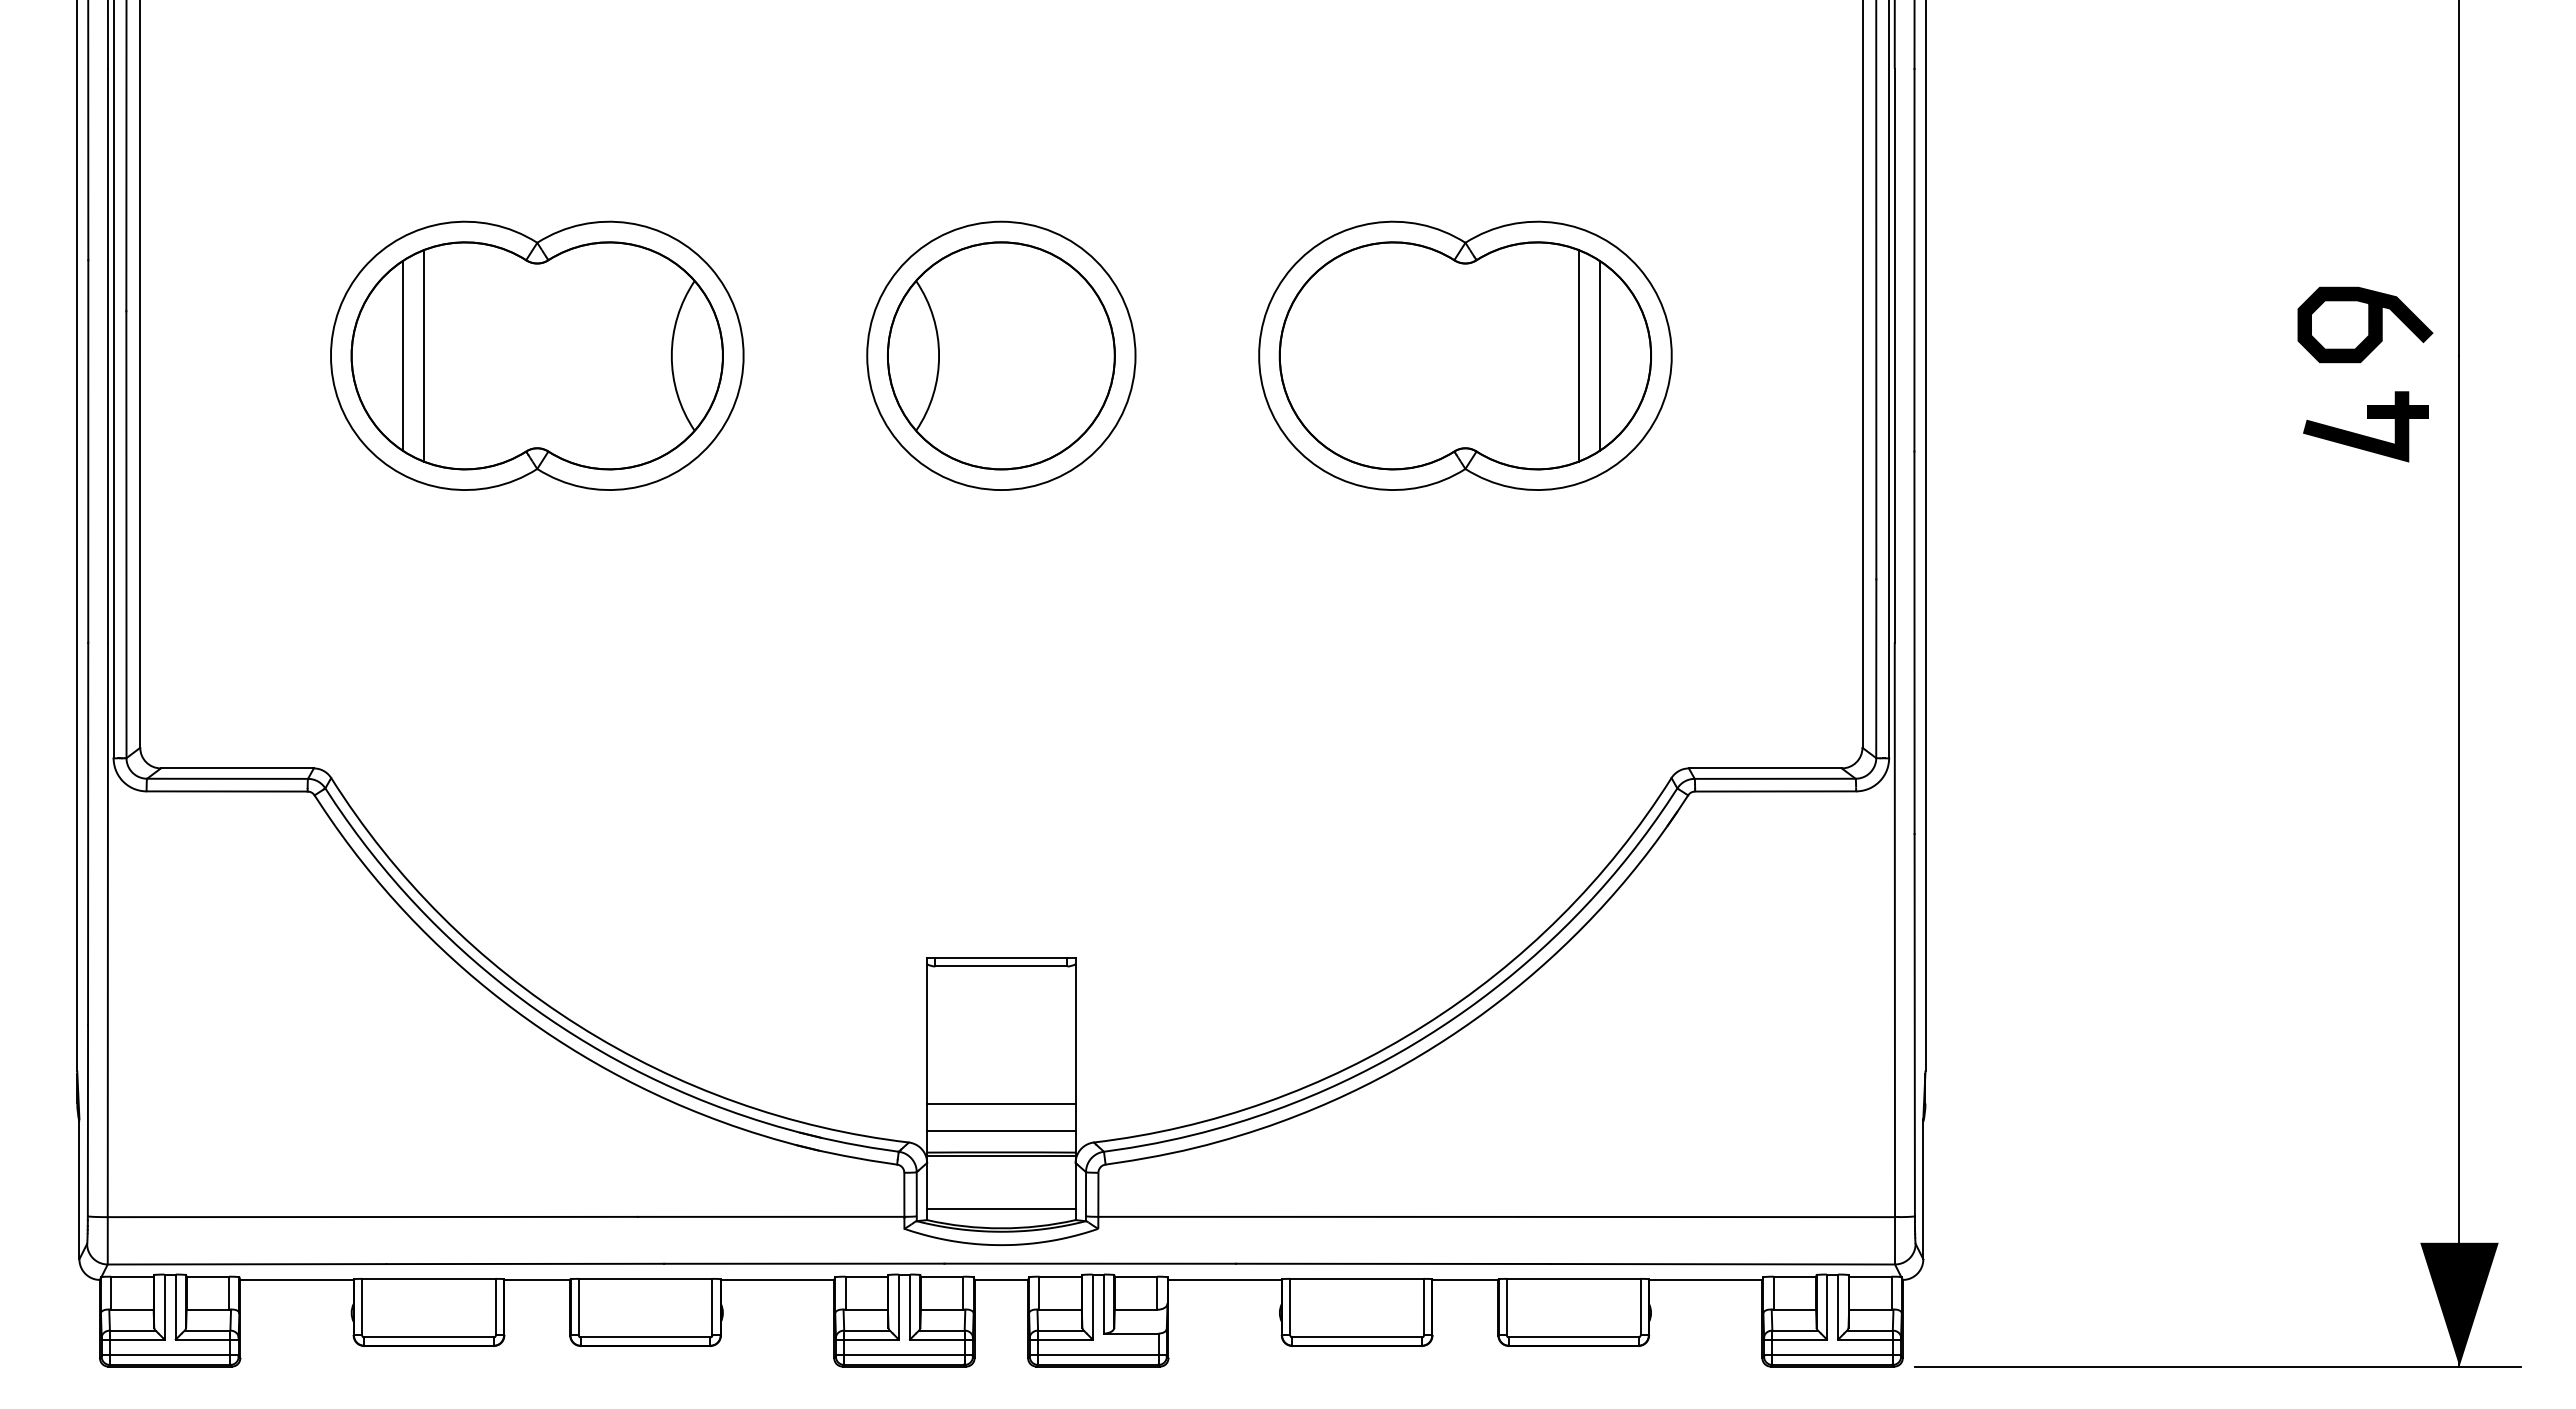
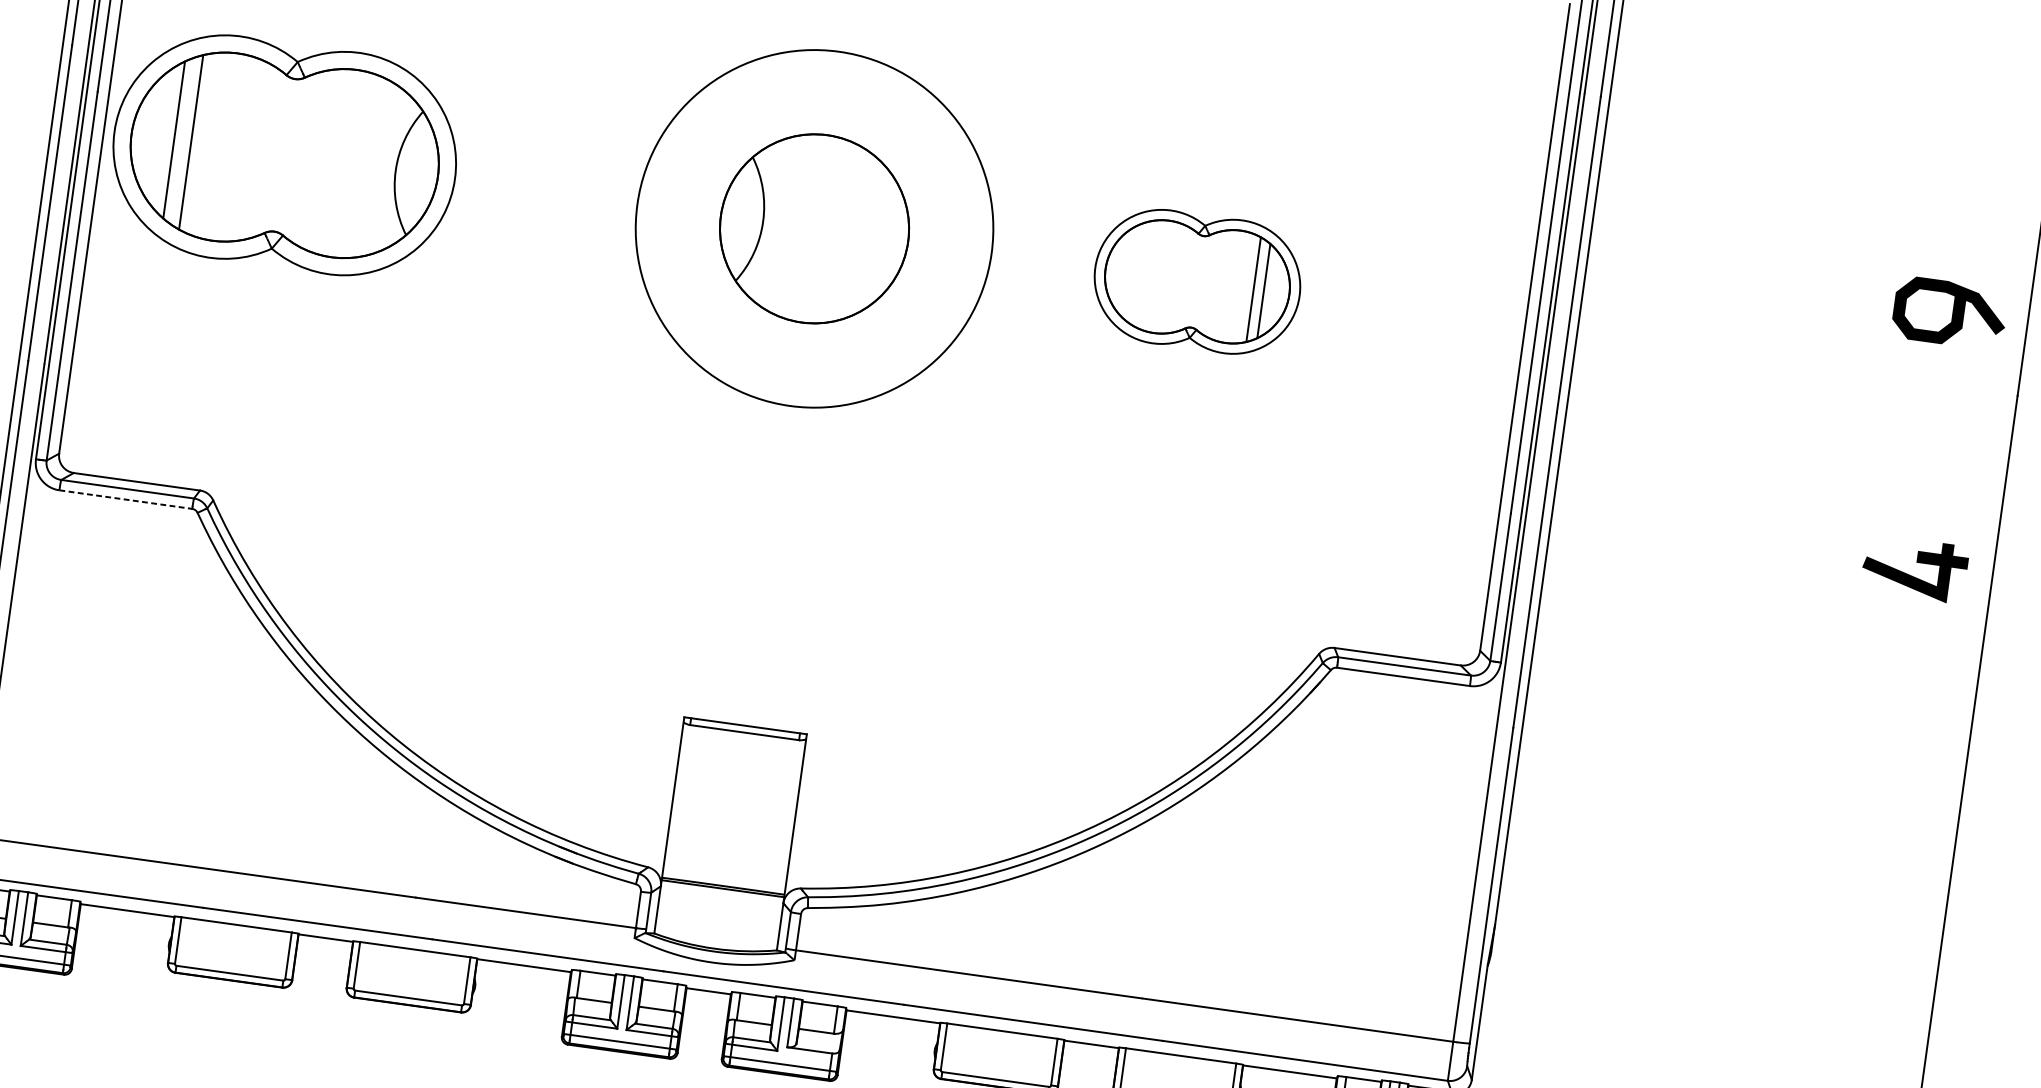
curve: (2368, 324) -> (1952, 313), moved
part: (537, 355) -> (284, 155), moved
circle: (1001, 355) -> (814, 228), size x1.6
part: (1465, 355) -> (1197, 281), size x0.6
part: (2367, 418) -> (1917, 562), moved
line: (227, 791) -> (126, 499), solid -> dashed
line: (1001, 1103) -> (729, 845), removed
line: (1001, 1131) -> (725, 868), removed
line: (1001, 1208) -> (717, 932), removed

